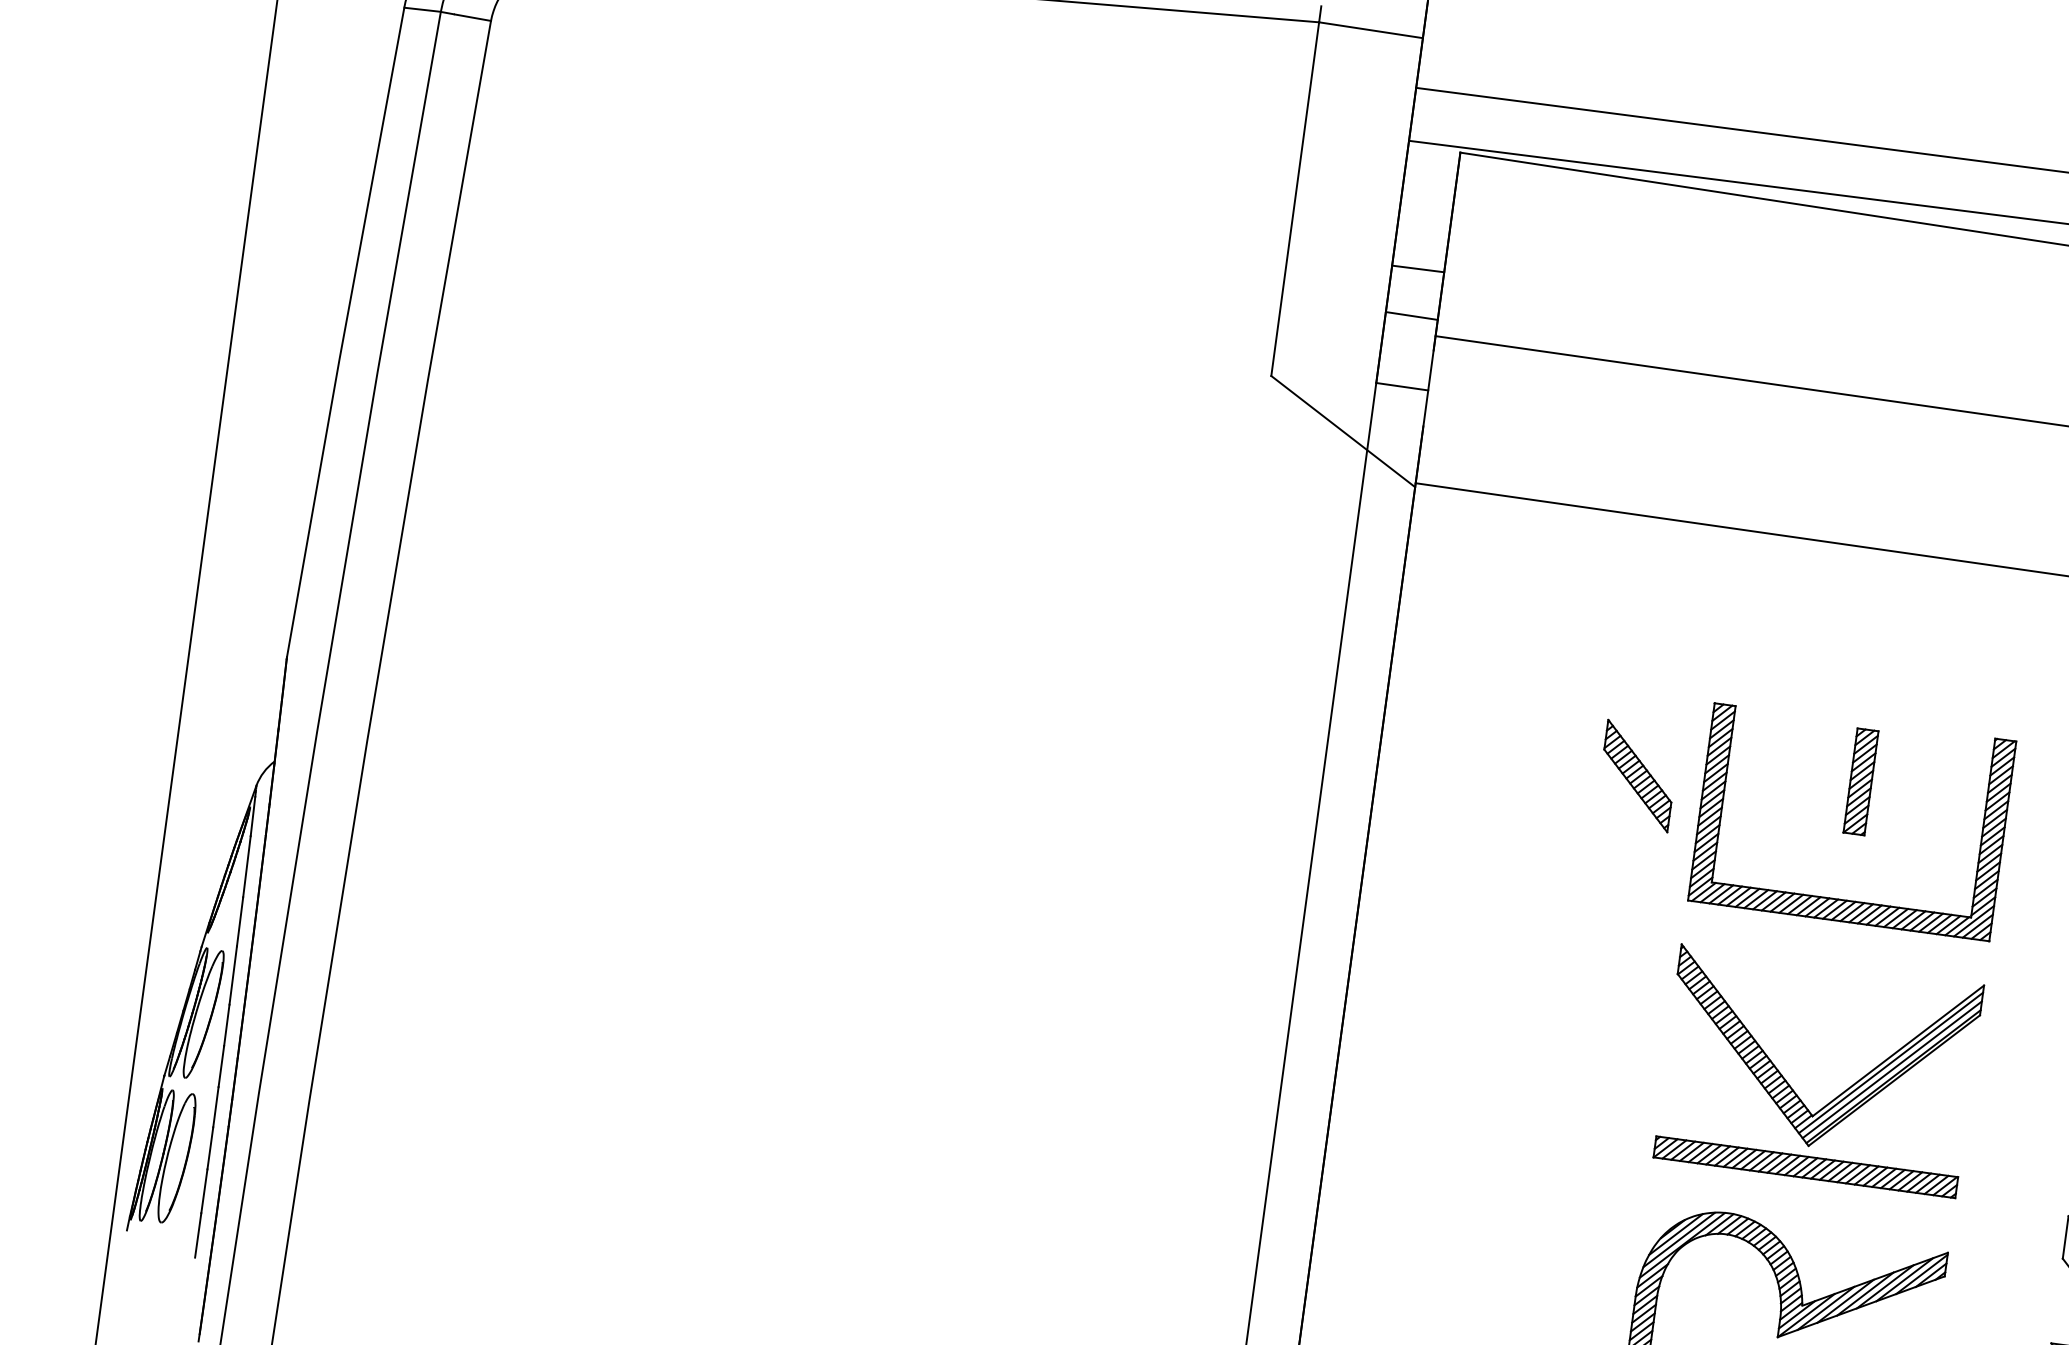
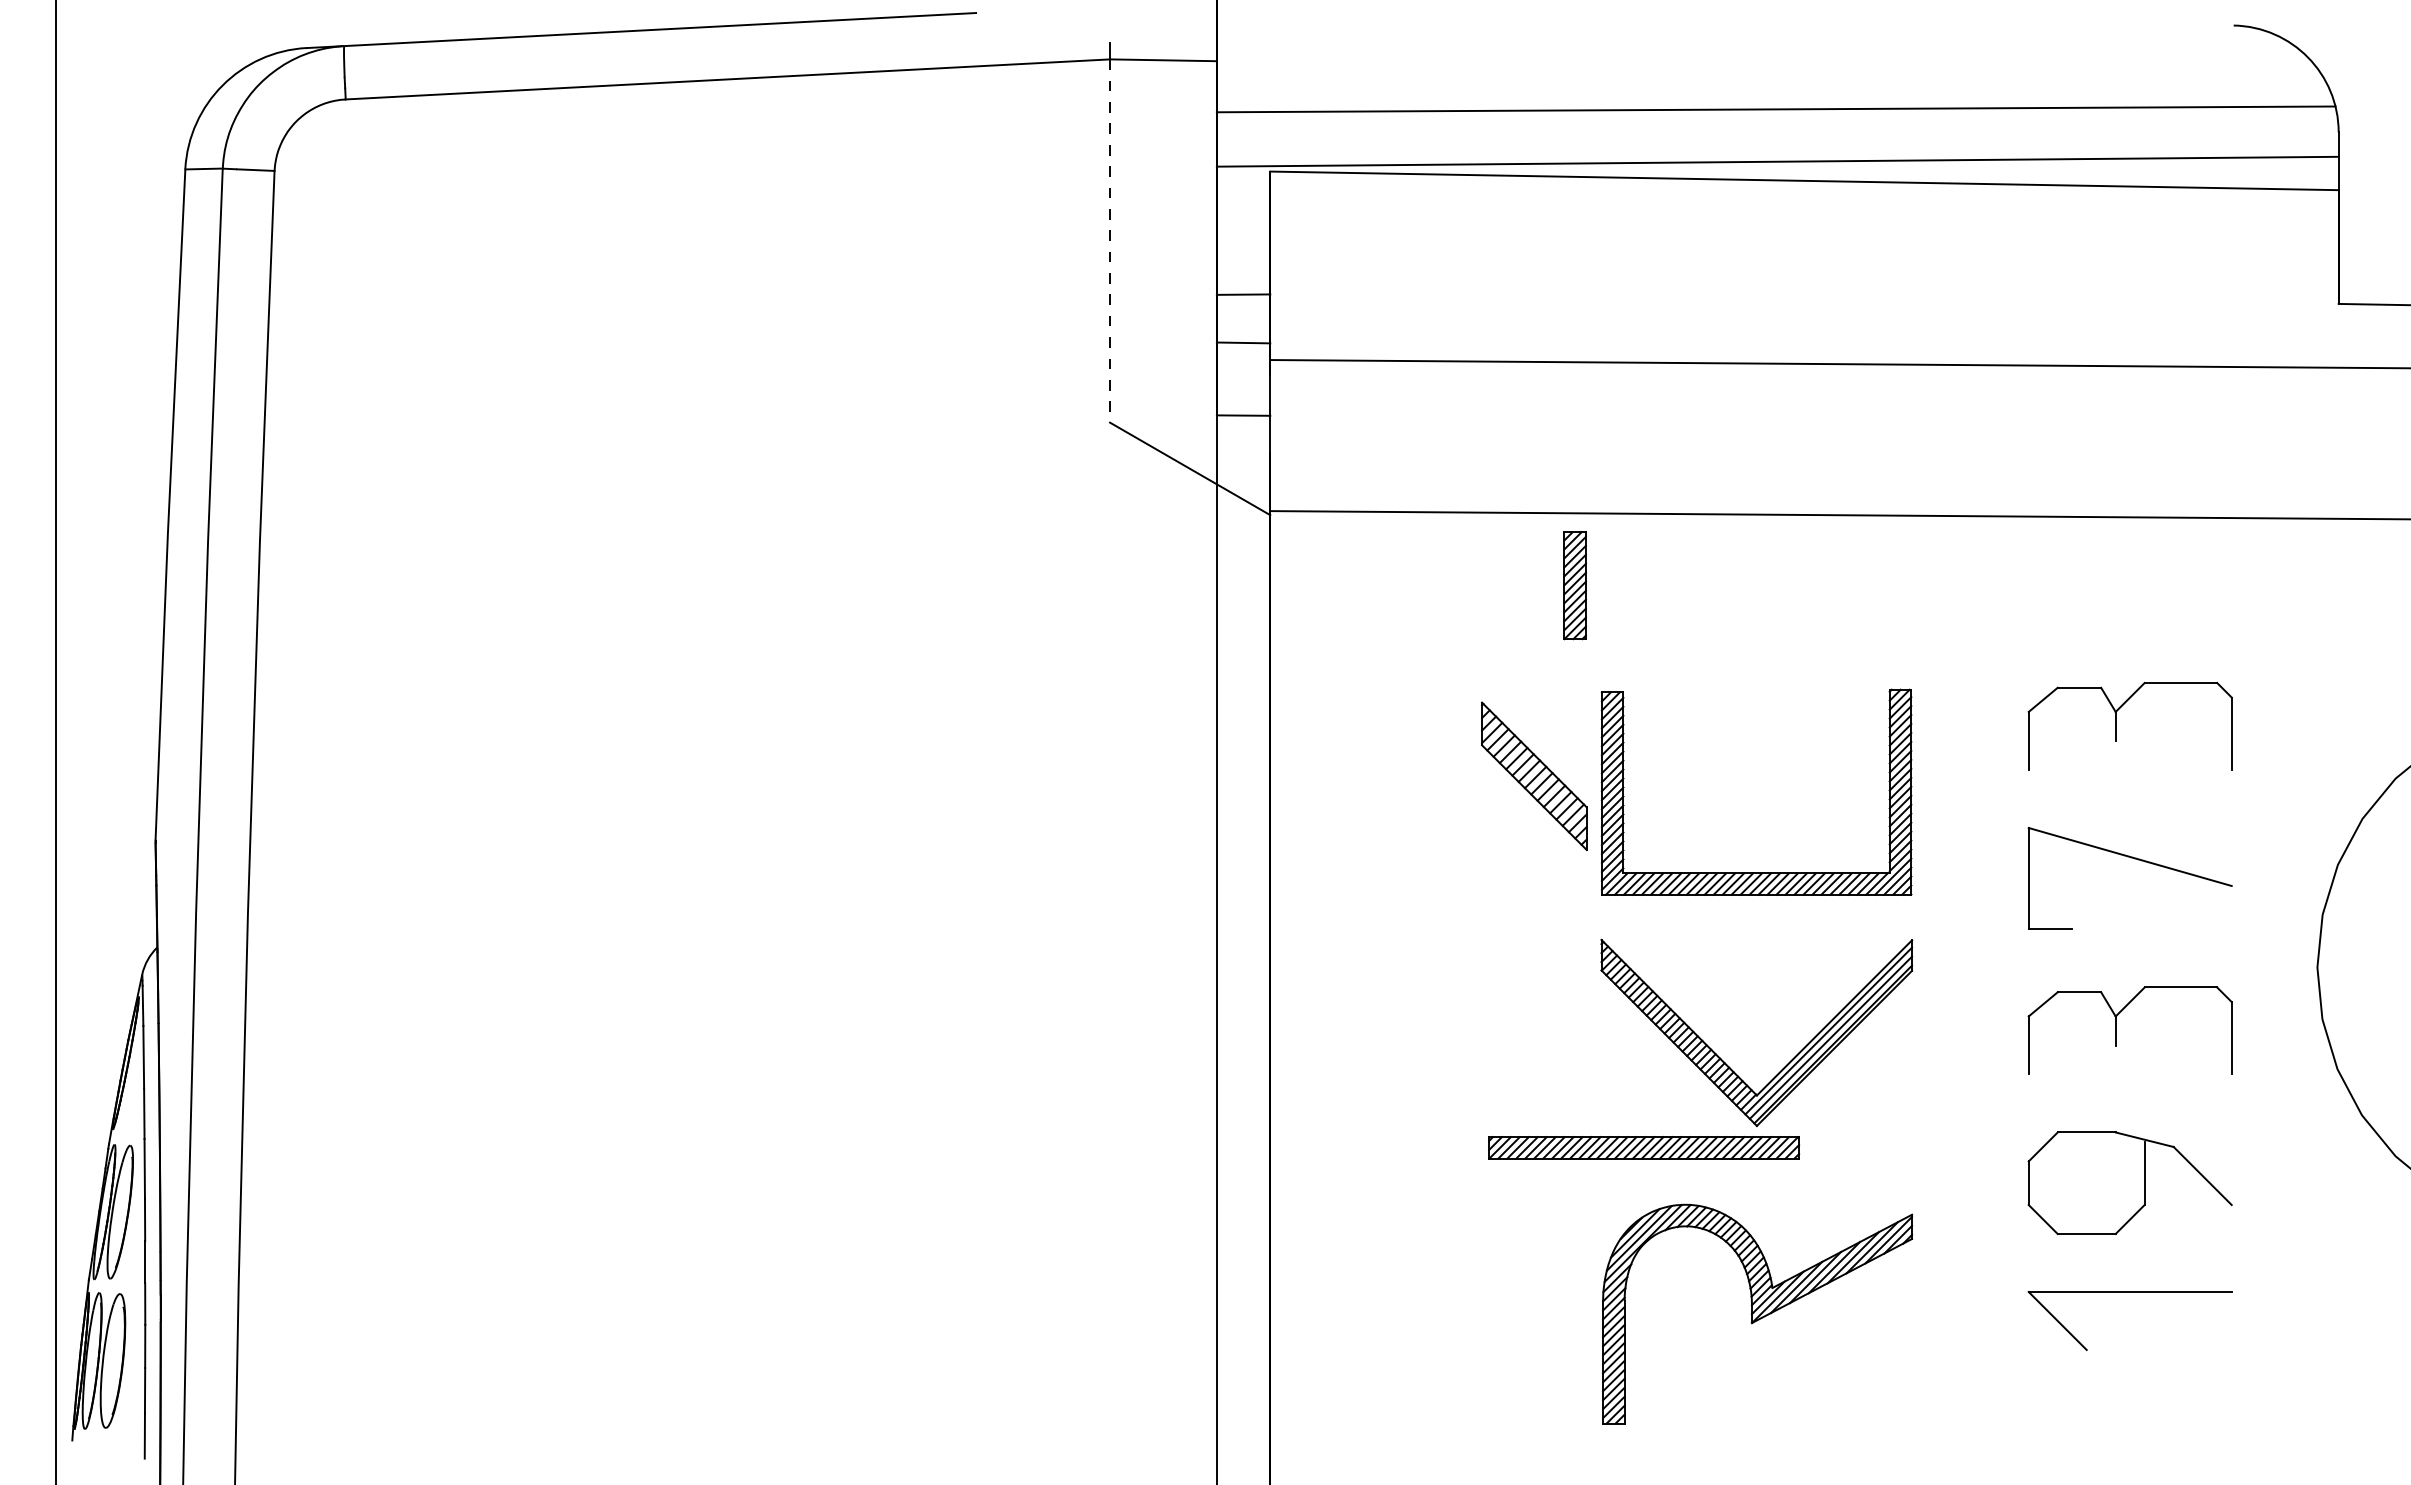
line: (1295, 199) -> (1110, 241), solid -> dashed
part: (1637, 775) -> (1533, 775), size x1.4
part: (1860, 781) -> (1574, 585), moved
part: (1806, 1166) -> (1644, 1147), moved

